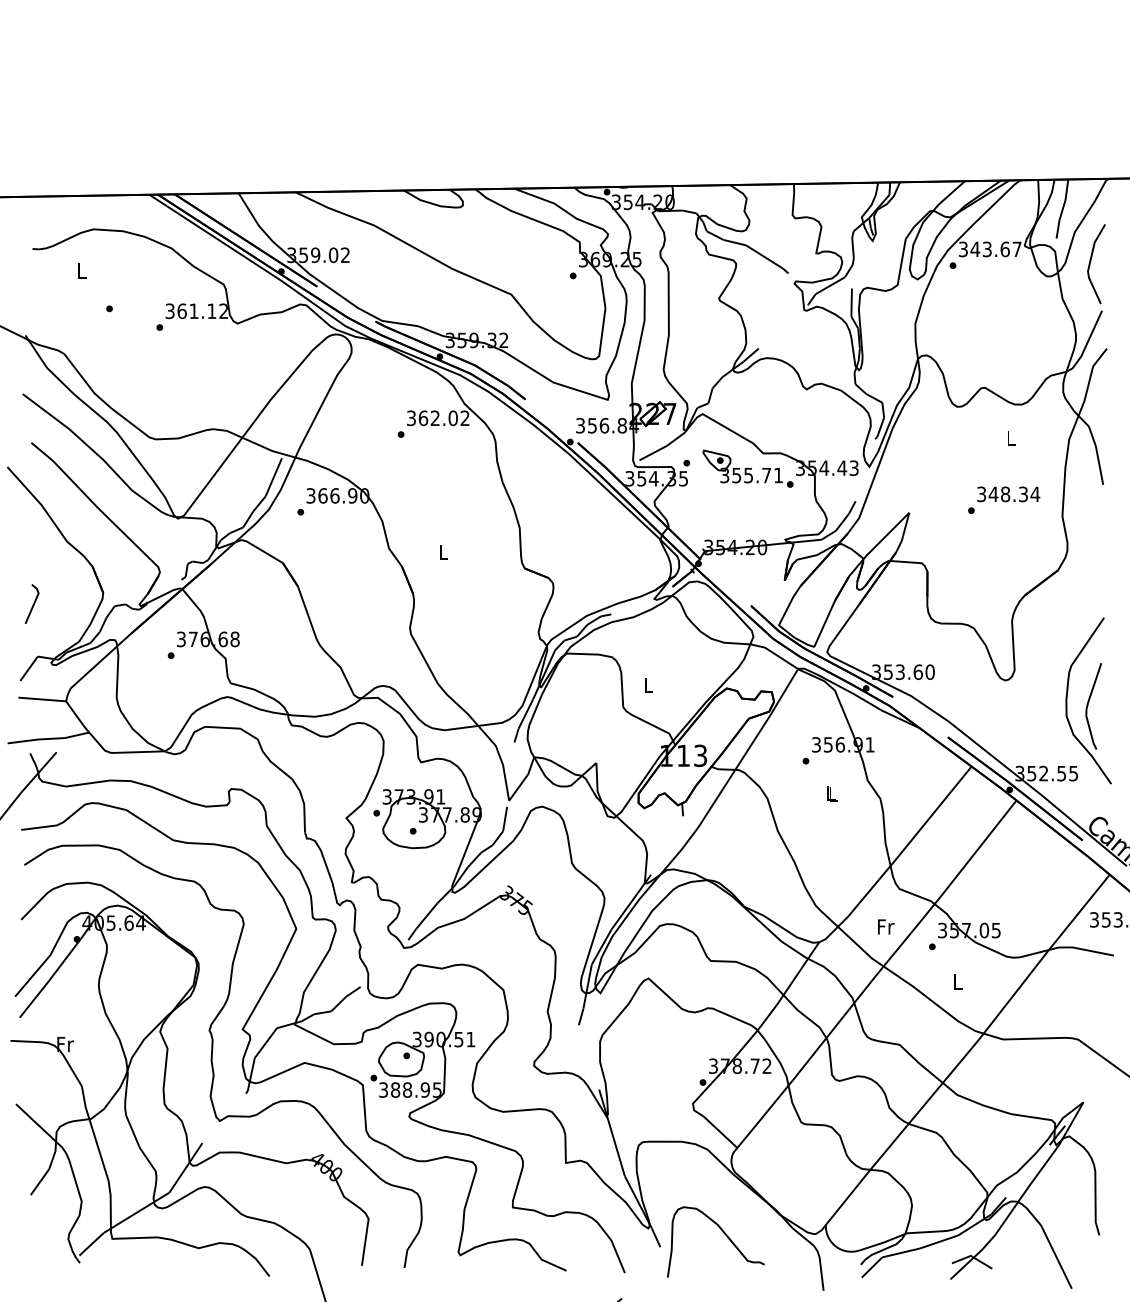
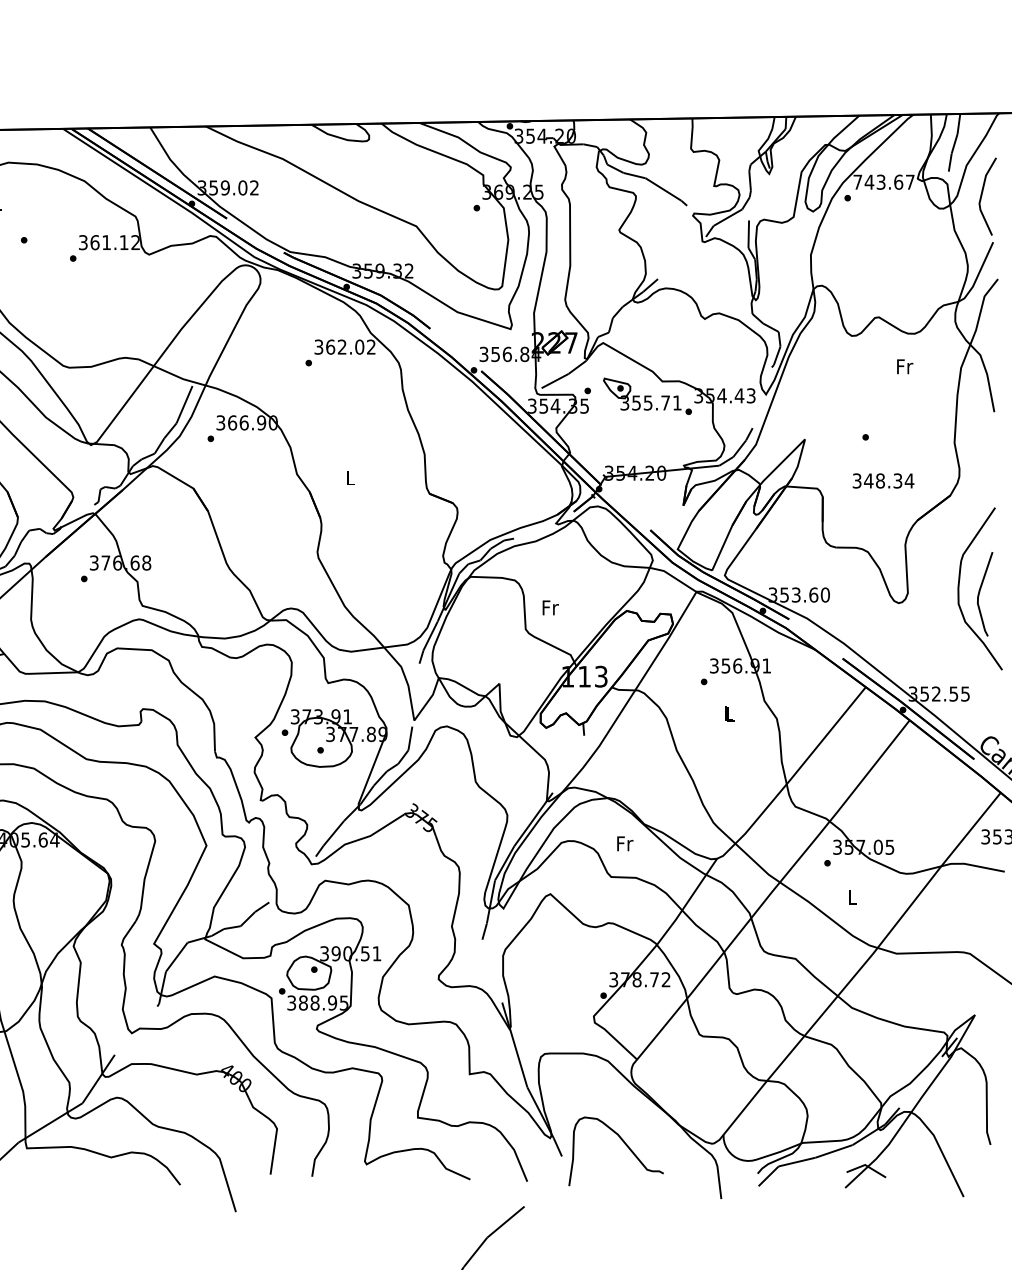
text: (963, 249) -> (857, 182), 343.67 -> 743.67
text: (1011, 437) -> (904, 365), L -> Fr
text: (1008, 494) -> (883, 481), moved
text: (648, 684) -> (550, 607), L -> Fr
part: (1088, 700) -> (979, 588), moved
text: (886, 926) -> (625, 843), moved

